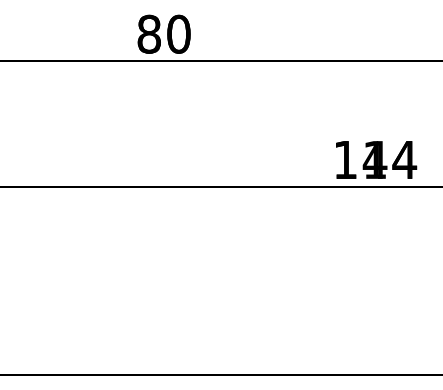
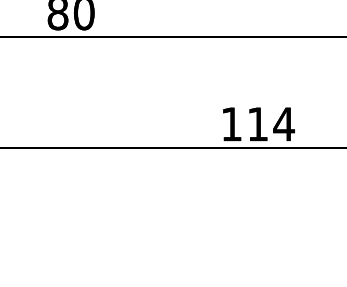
text: (374, 159) -> (257, 123), 144 -> 114

